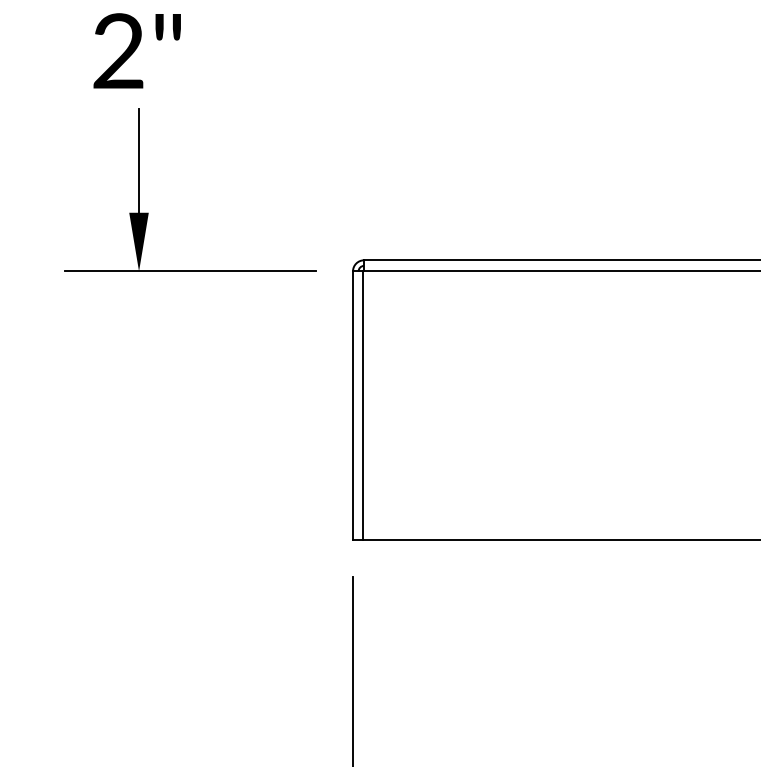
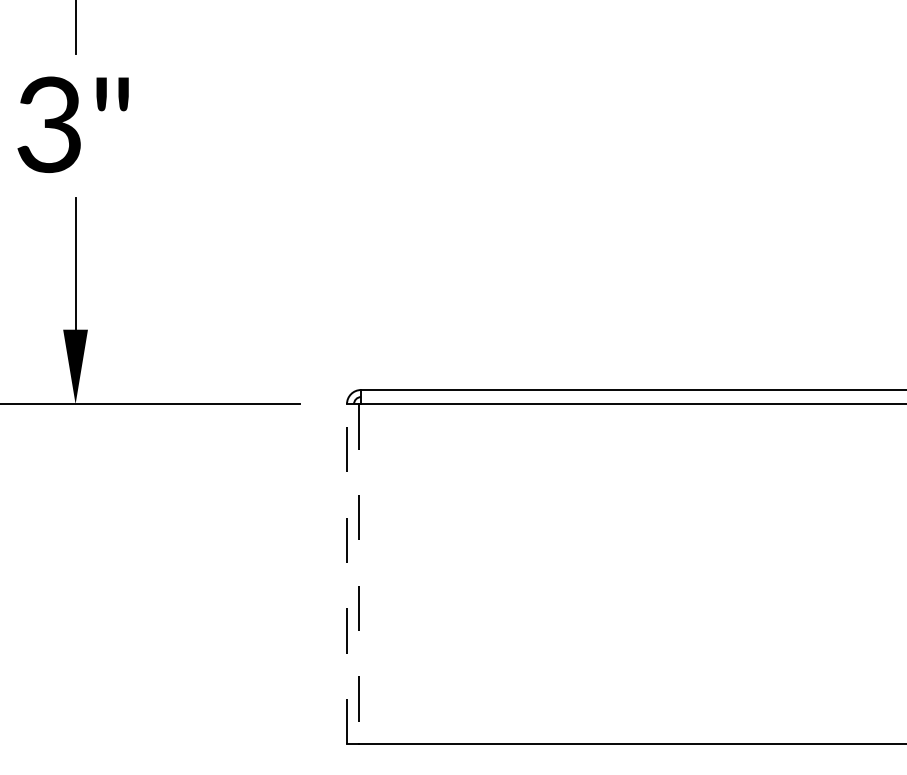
text: (118, 51) -> (49, 125), 2" -> 3"
line: (352, 405) -> (346, 574), solid -> dashed
line: (362, 406) -> (359, 575), solid -> dashed

